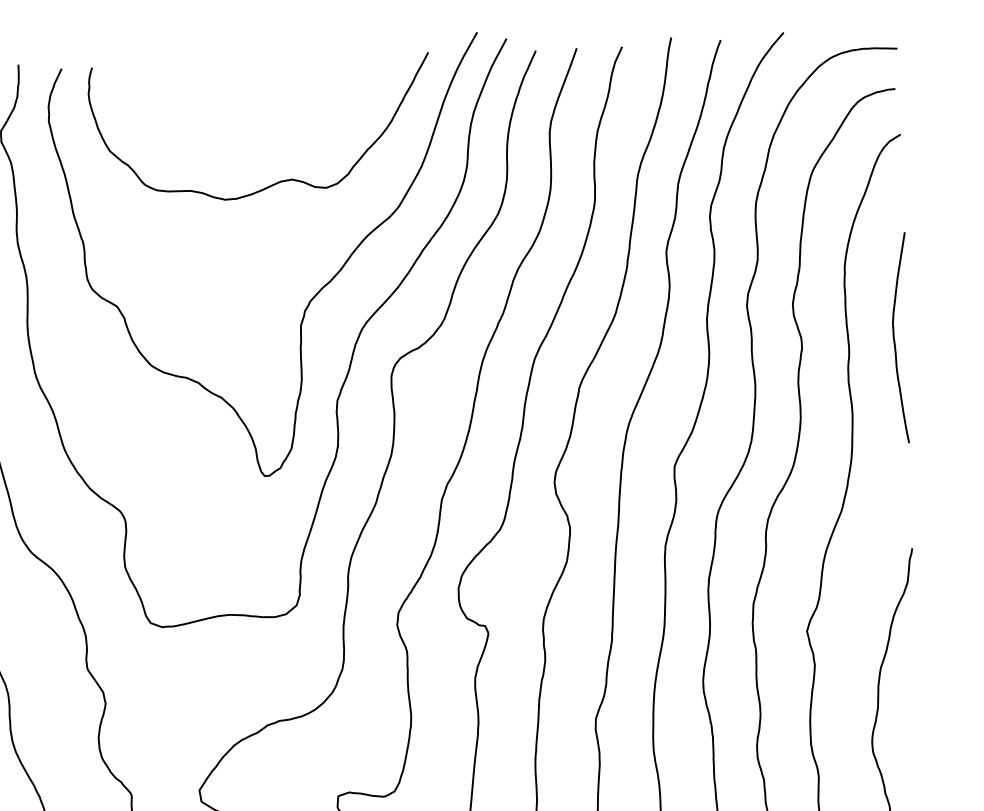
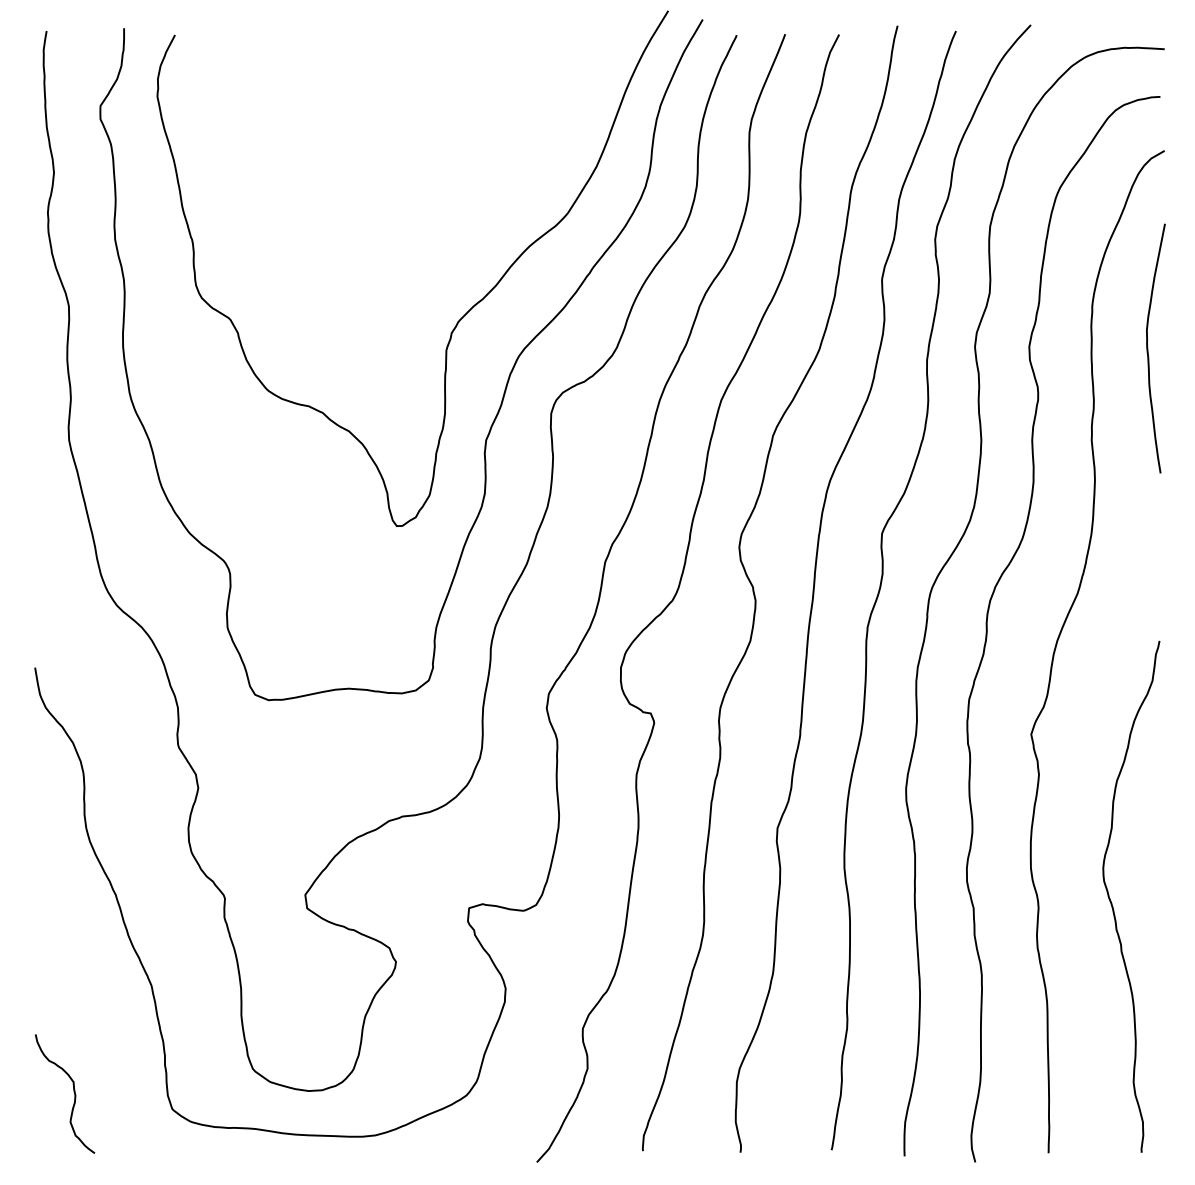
curve: (280, 180) -> (428, 177), removed
curve: (894, 338) -> (1148, 348), moved

